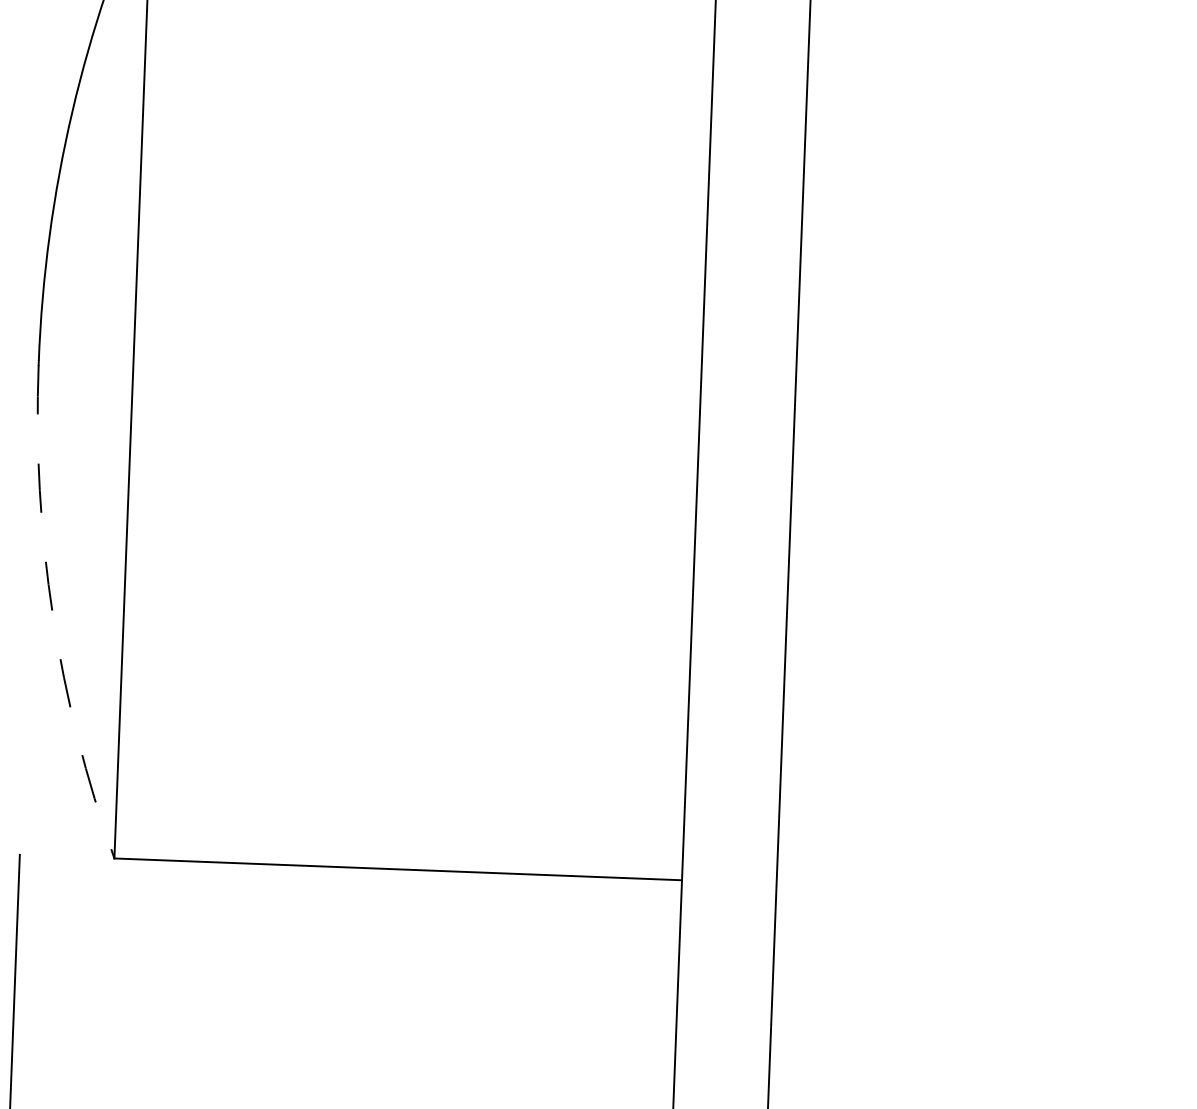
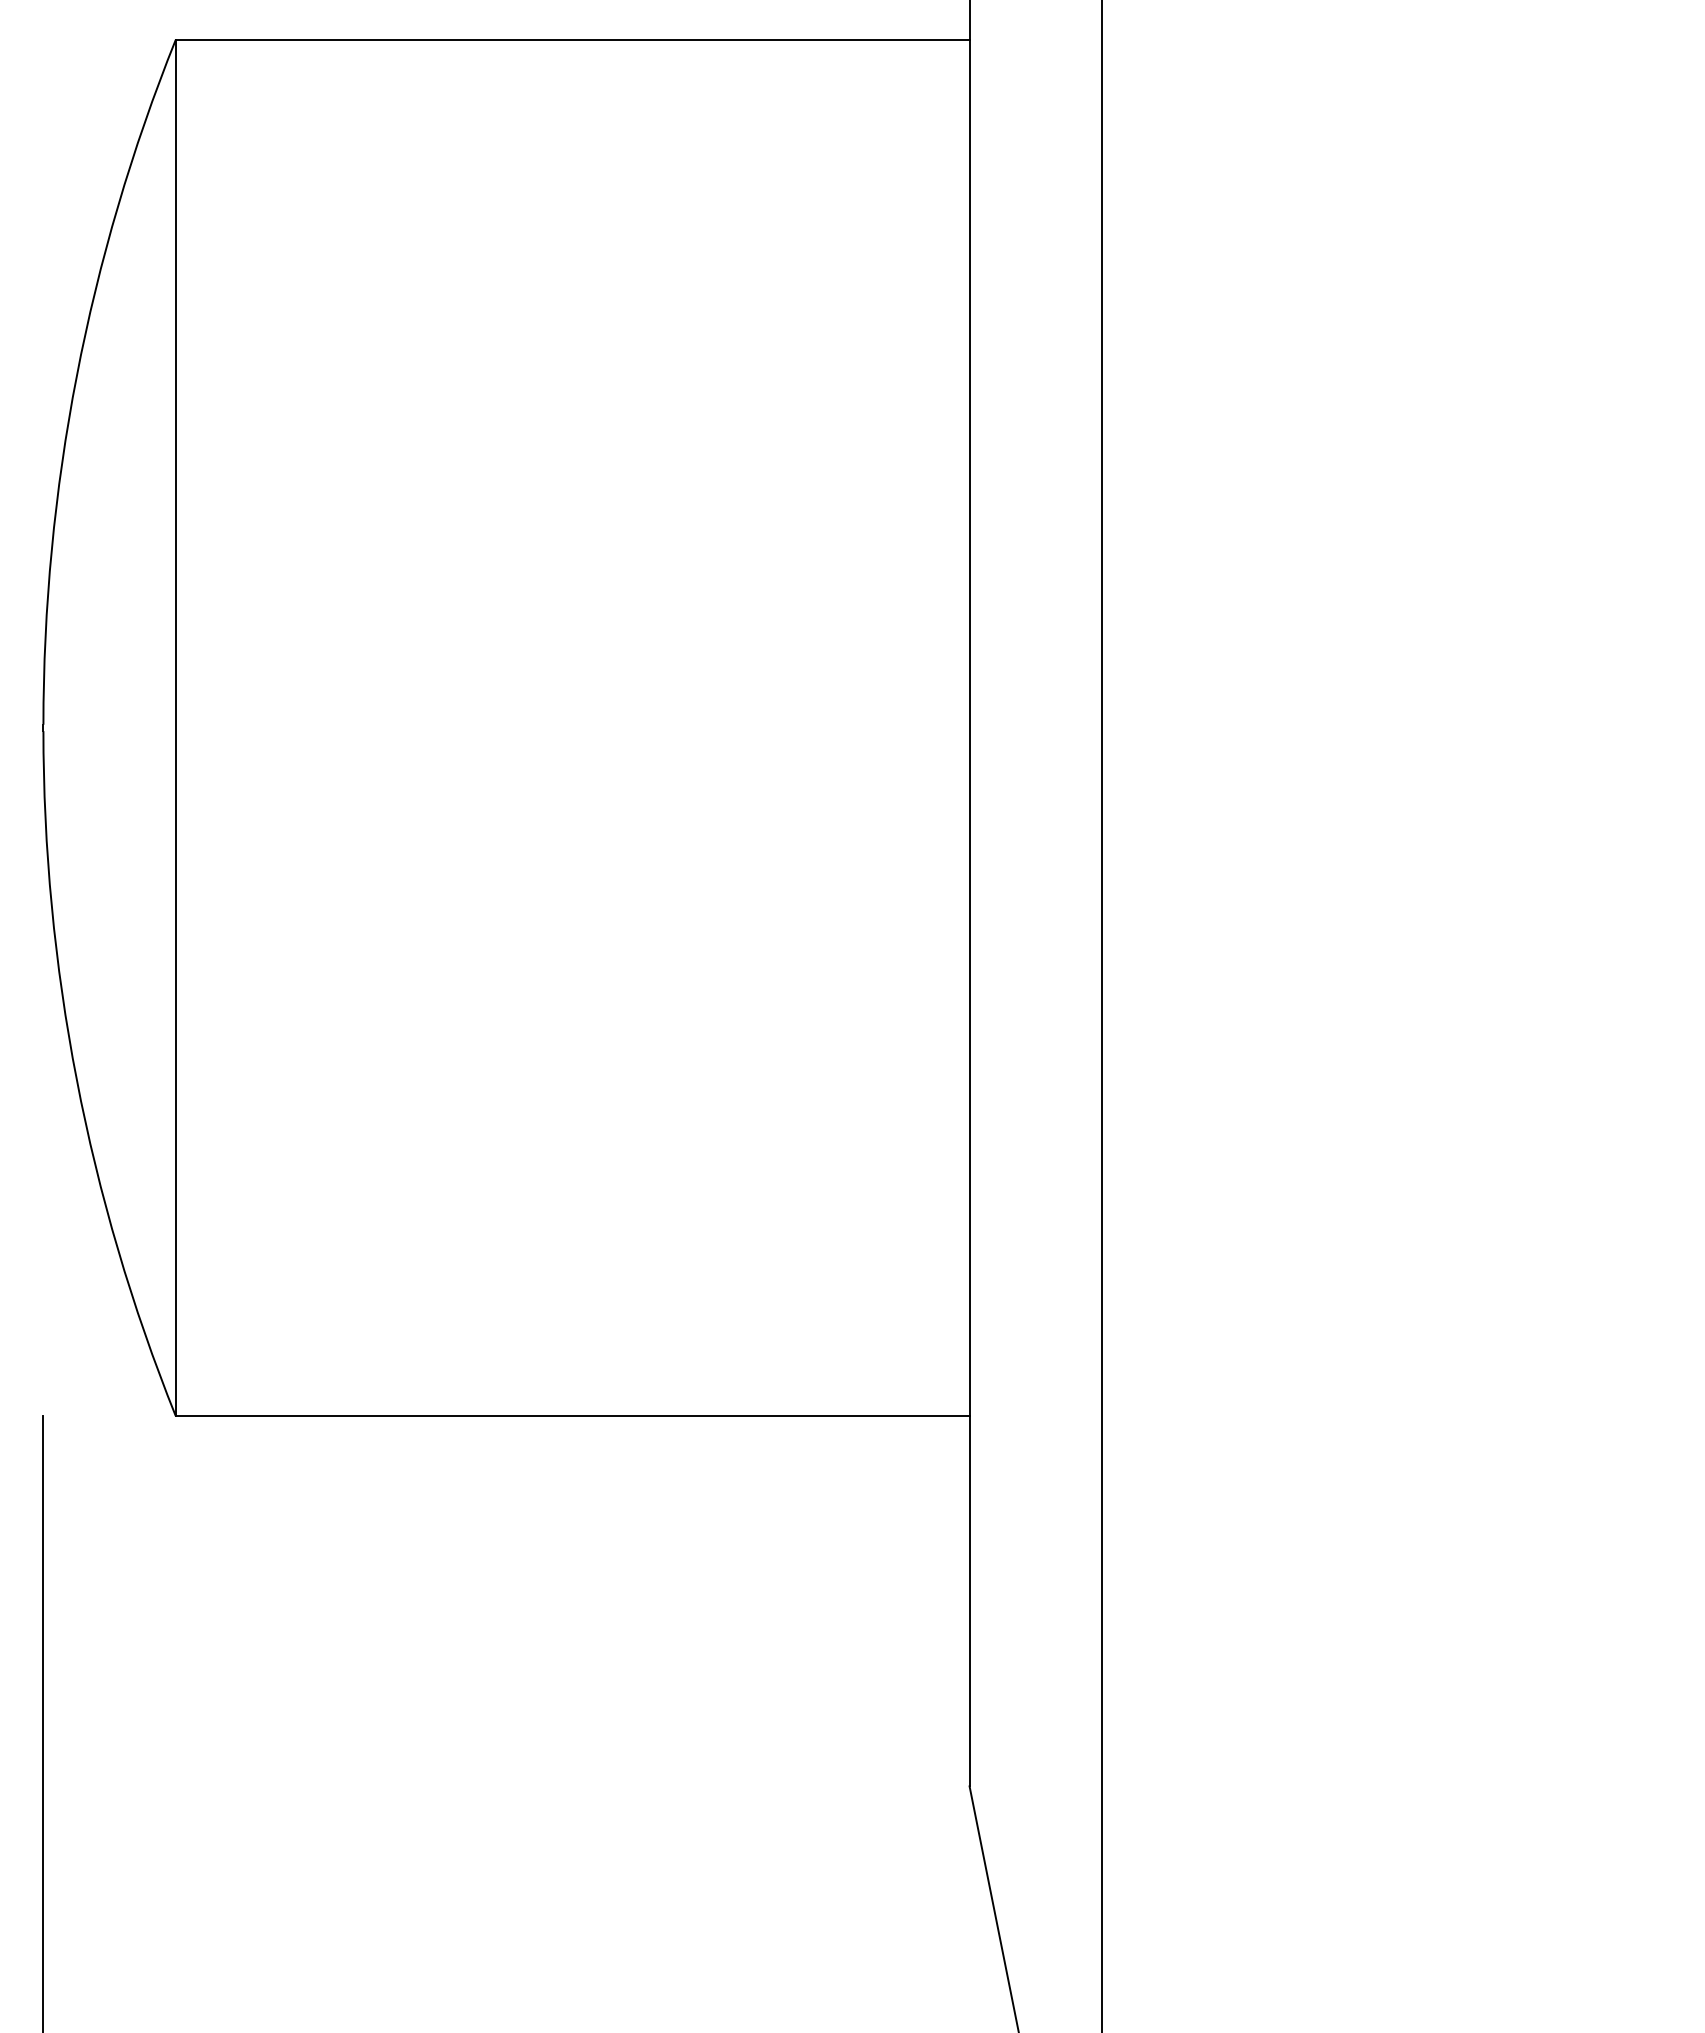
arc: (52, 615) -> (76, 1079), dashed -> solid

